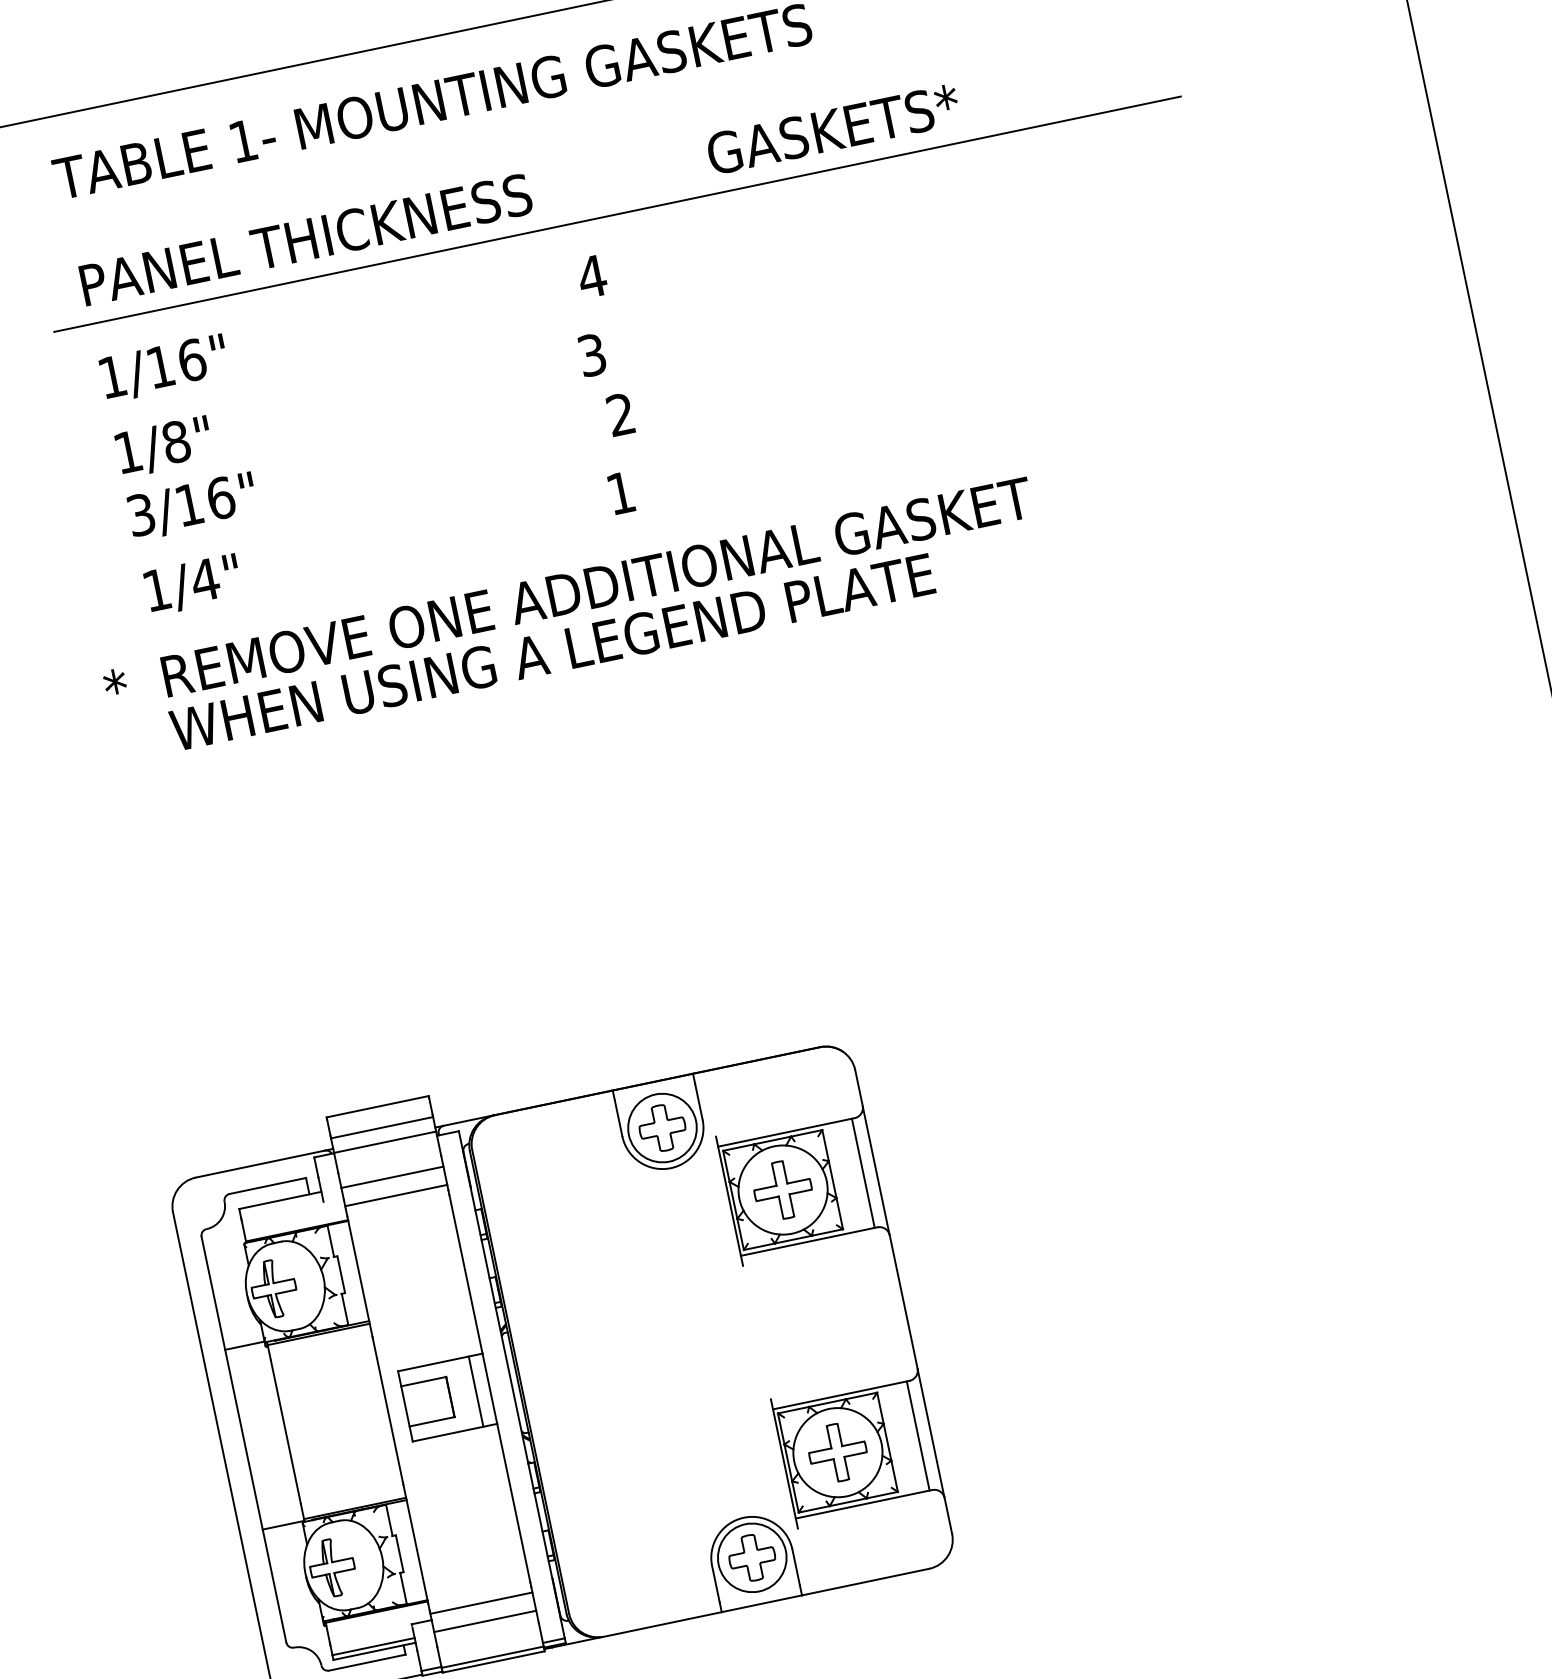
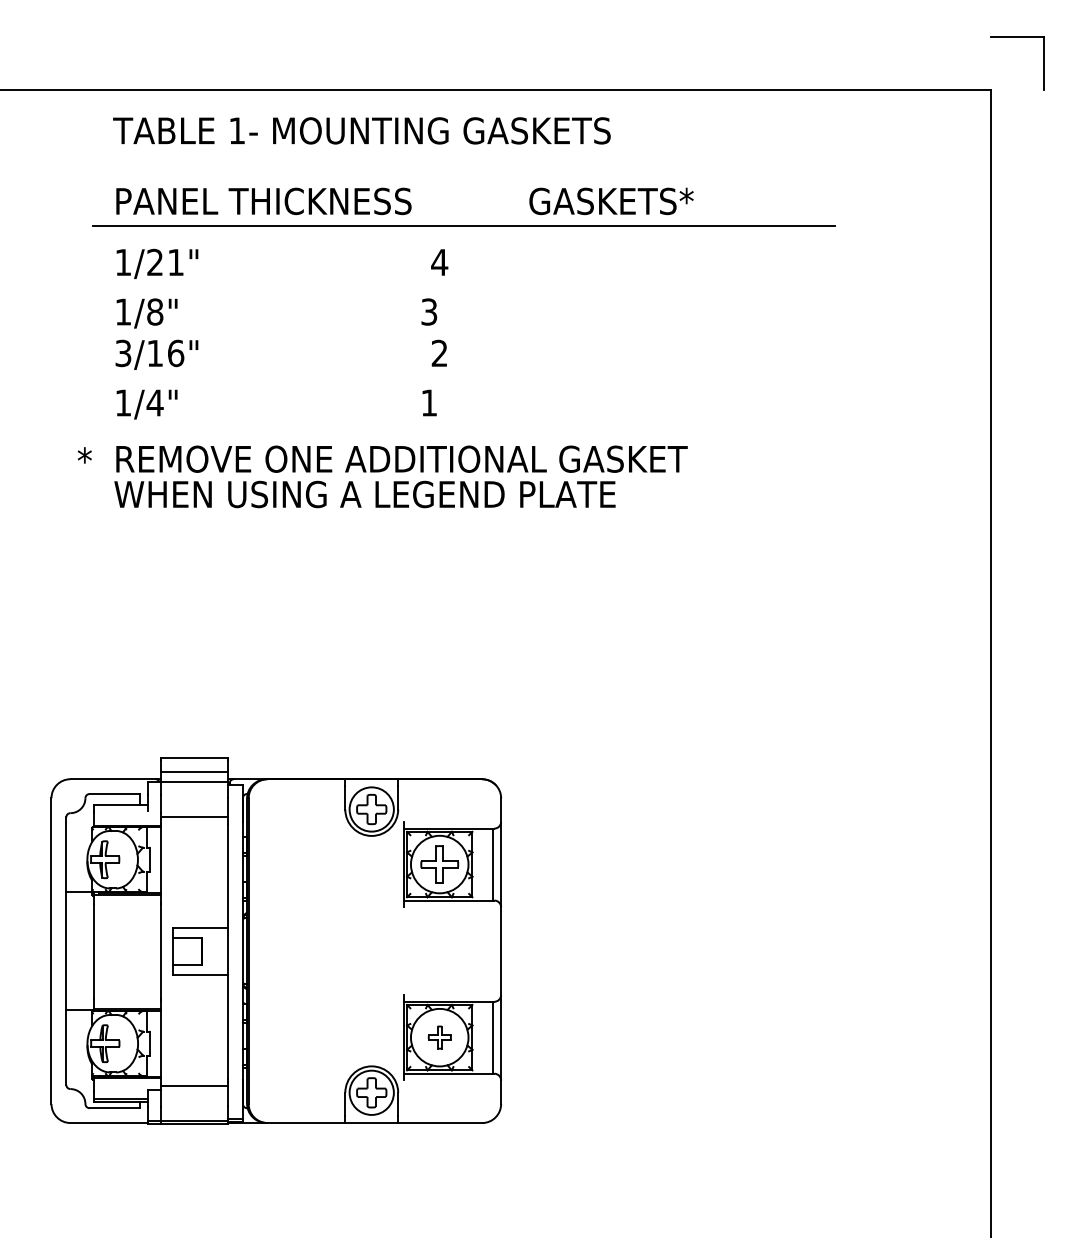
text: (176, 363) -> (165, 262), 1/16" -> 1/21"
line: (391, 1176) -> (194, 804), removed
line: (476, 1391) -> (219, 951), removed
part: (837, 1452) -> (439, 1037), size x0.6
line: (484, 1621) -> (194, 1097), removed

